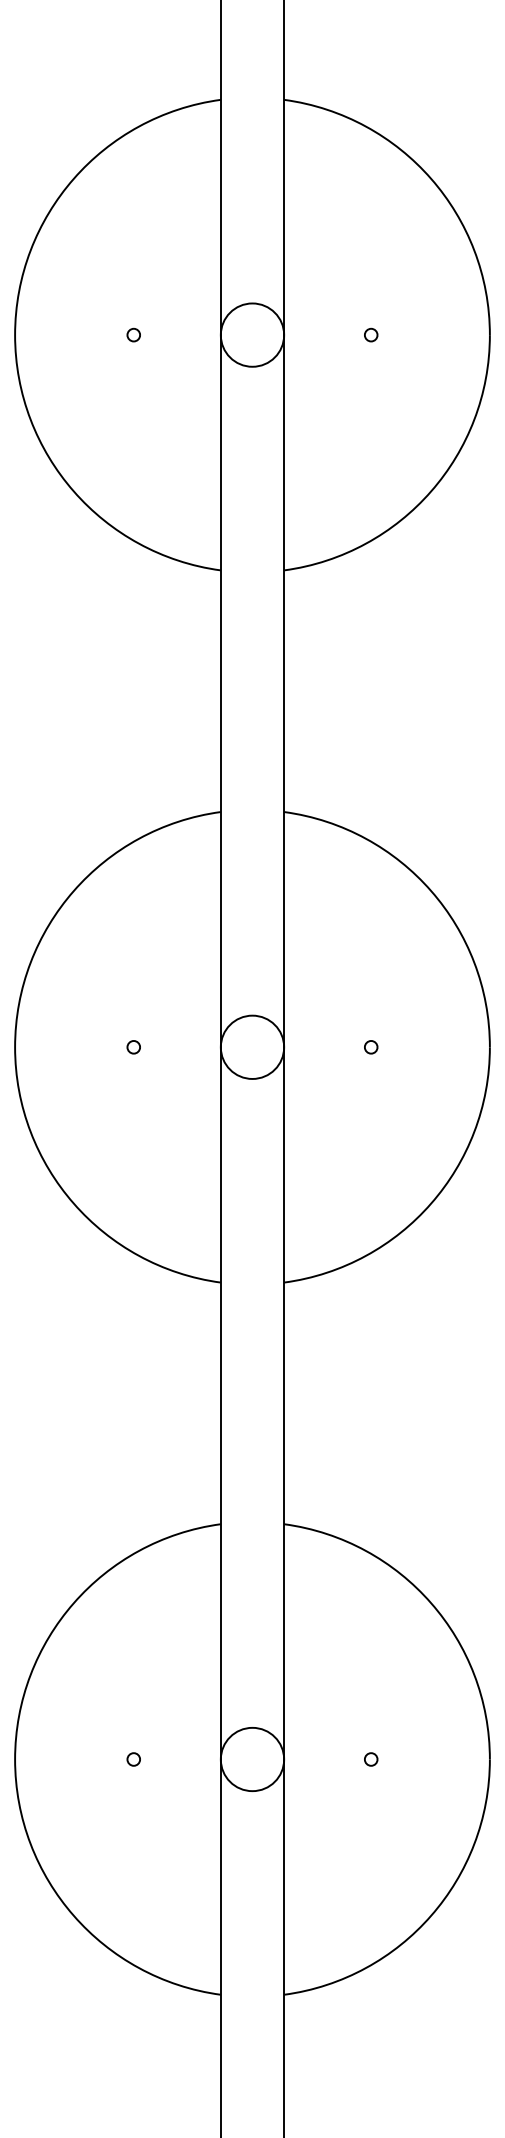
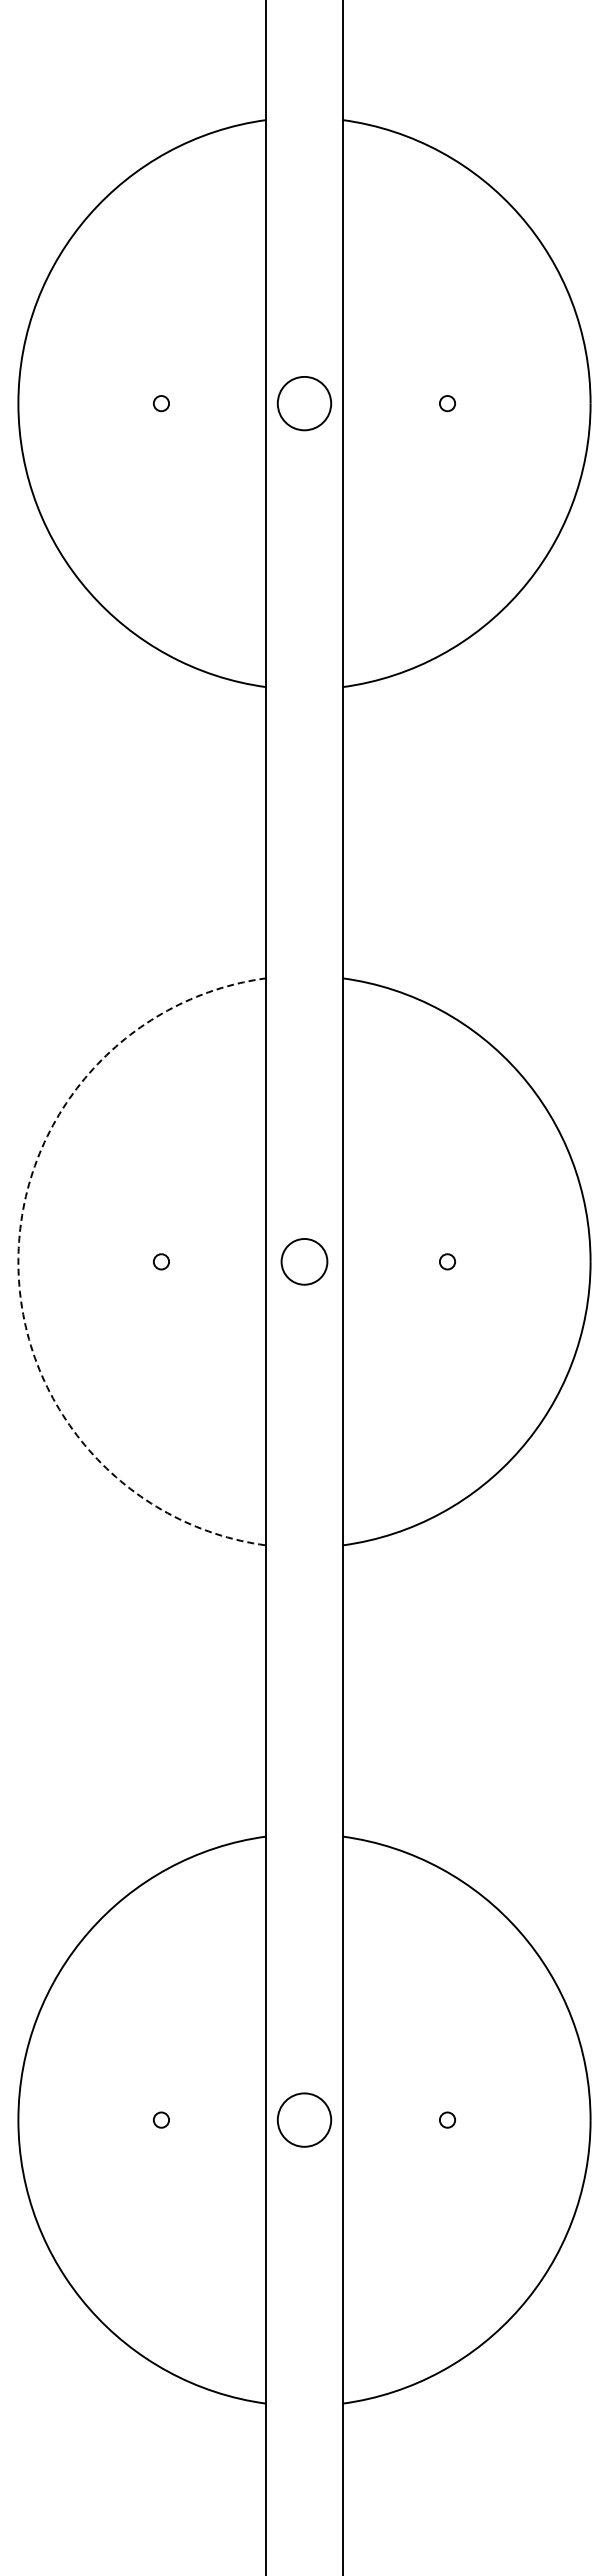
circle: (252, 335) -> (304, 403), size x0.7
arc: (15, 1047) -> (18, 1261), solid -> dashed
circle: (252, 1047) -> (304, 1261), size x0.6
circle: (252, 1758) -> (304, 2119), size x0.7

